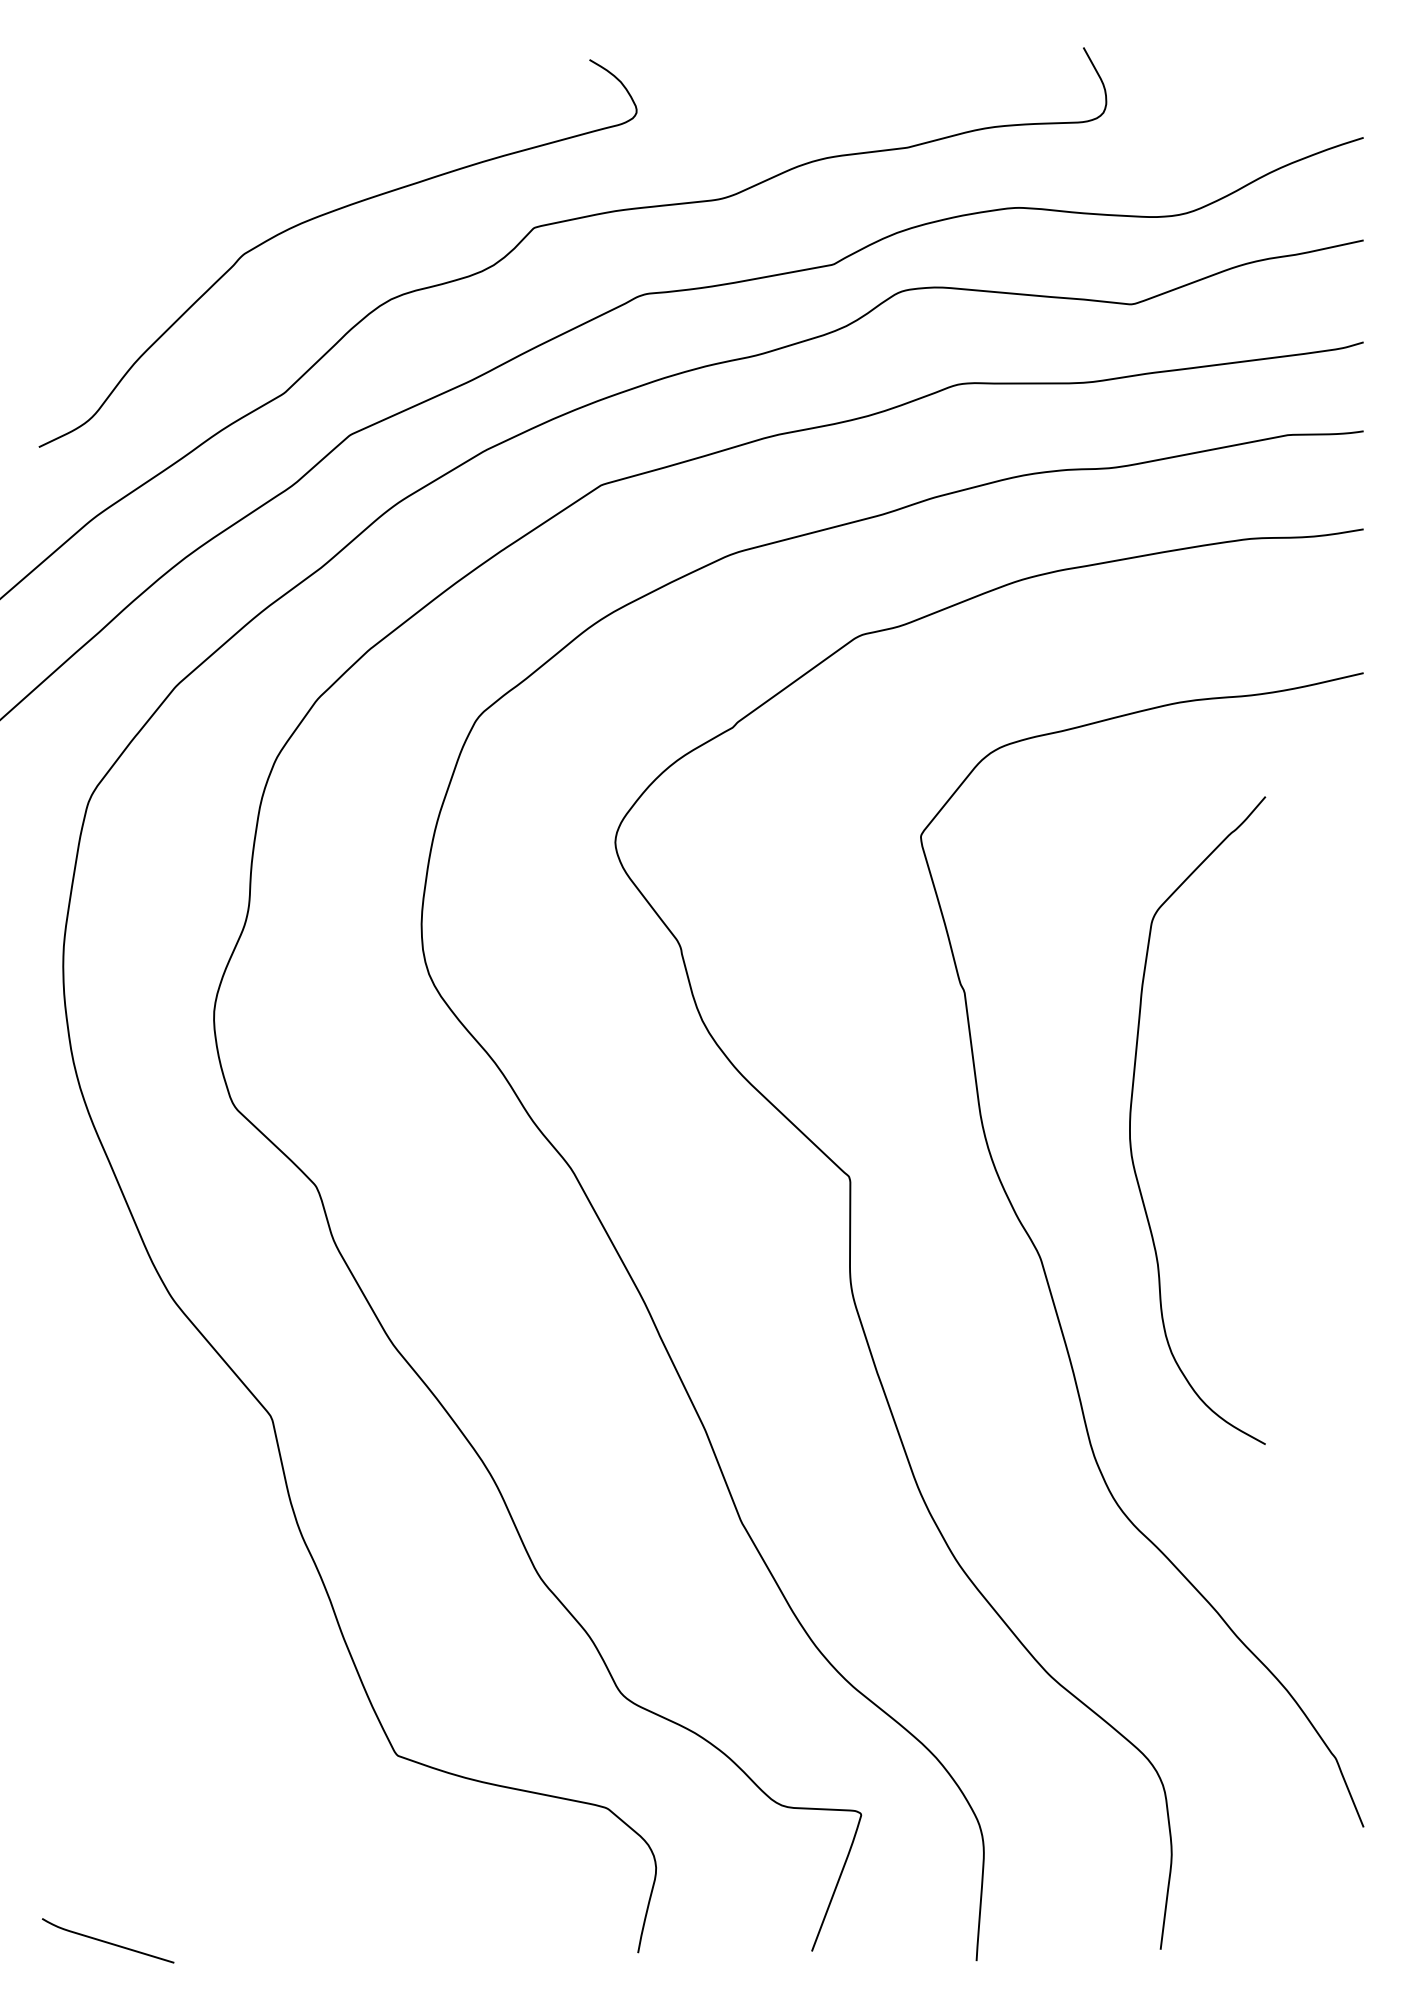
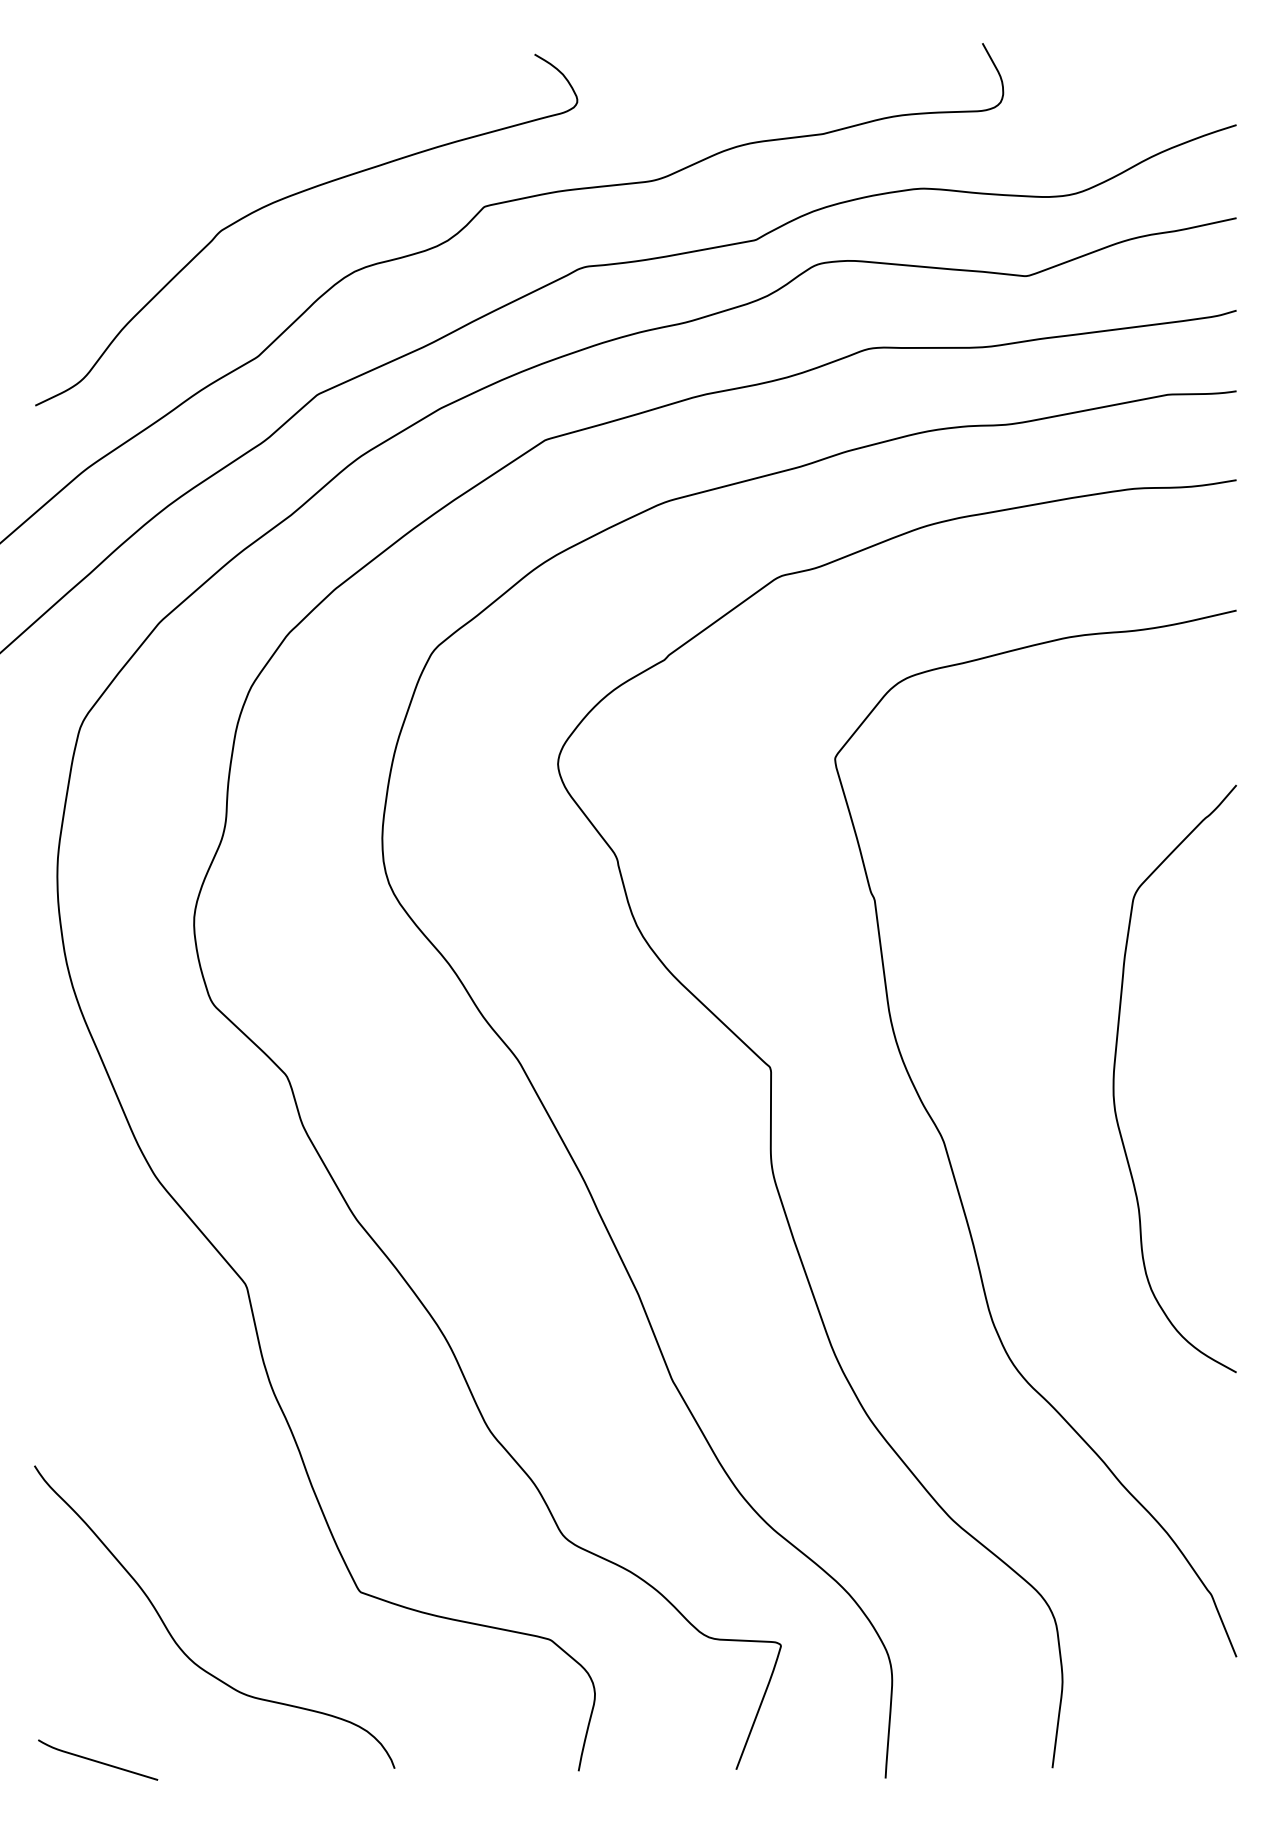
curve: (1131, 1119) -> (1114, 1077), moved
curve: (195, 1811) -> (177, 1642), added

